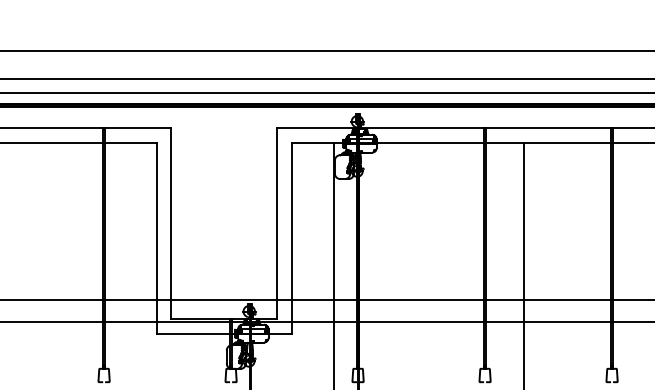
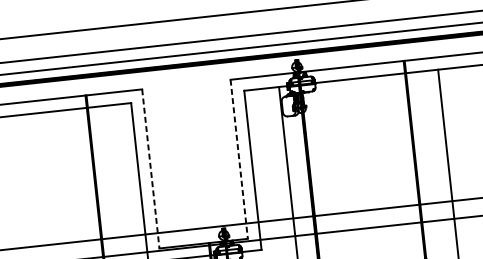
line: (171, 224) -> (151, 169), solid -> dashed
line: (277, 224) -> (239, 160), solid -> dashed

